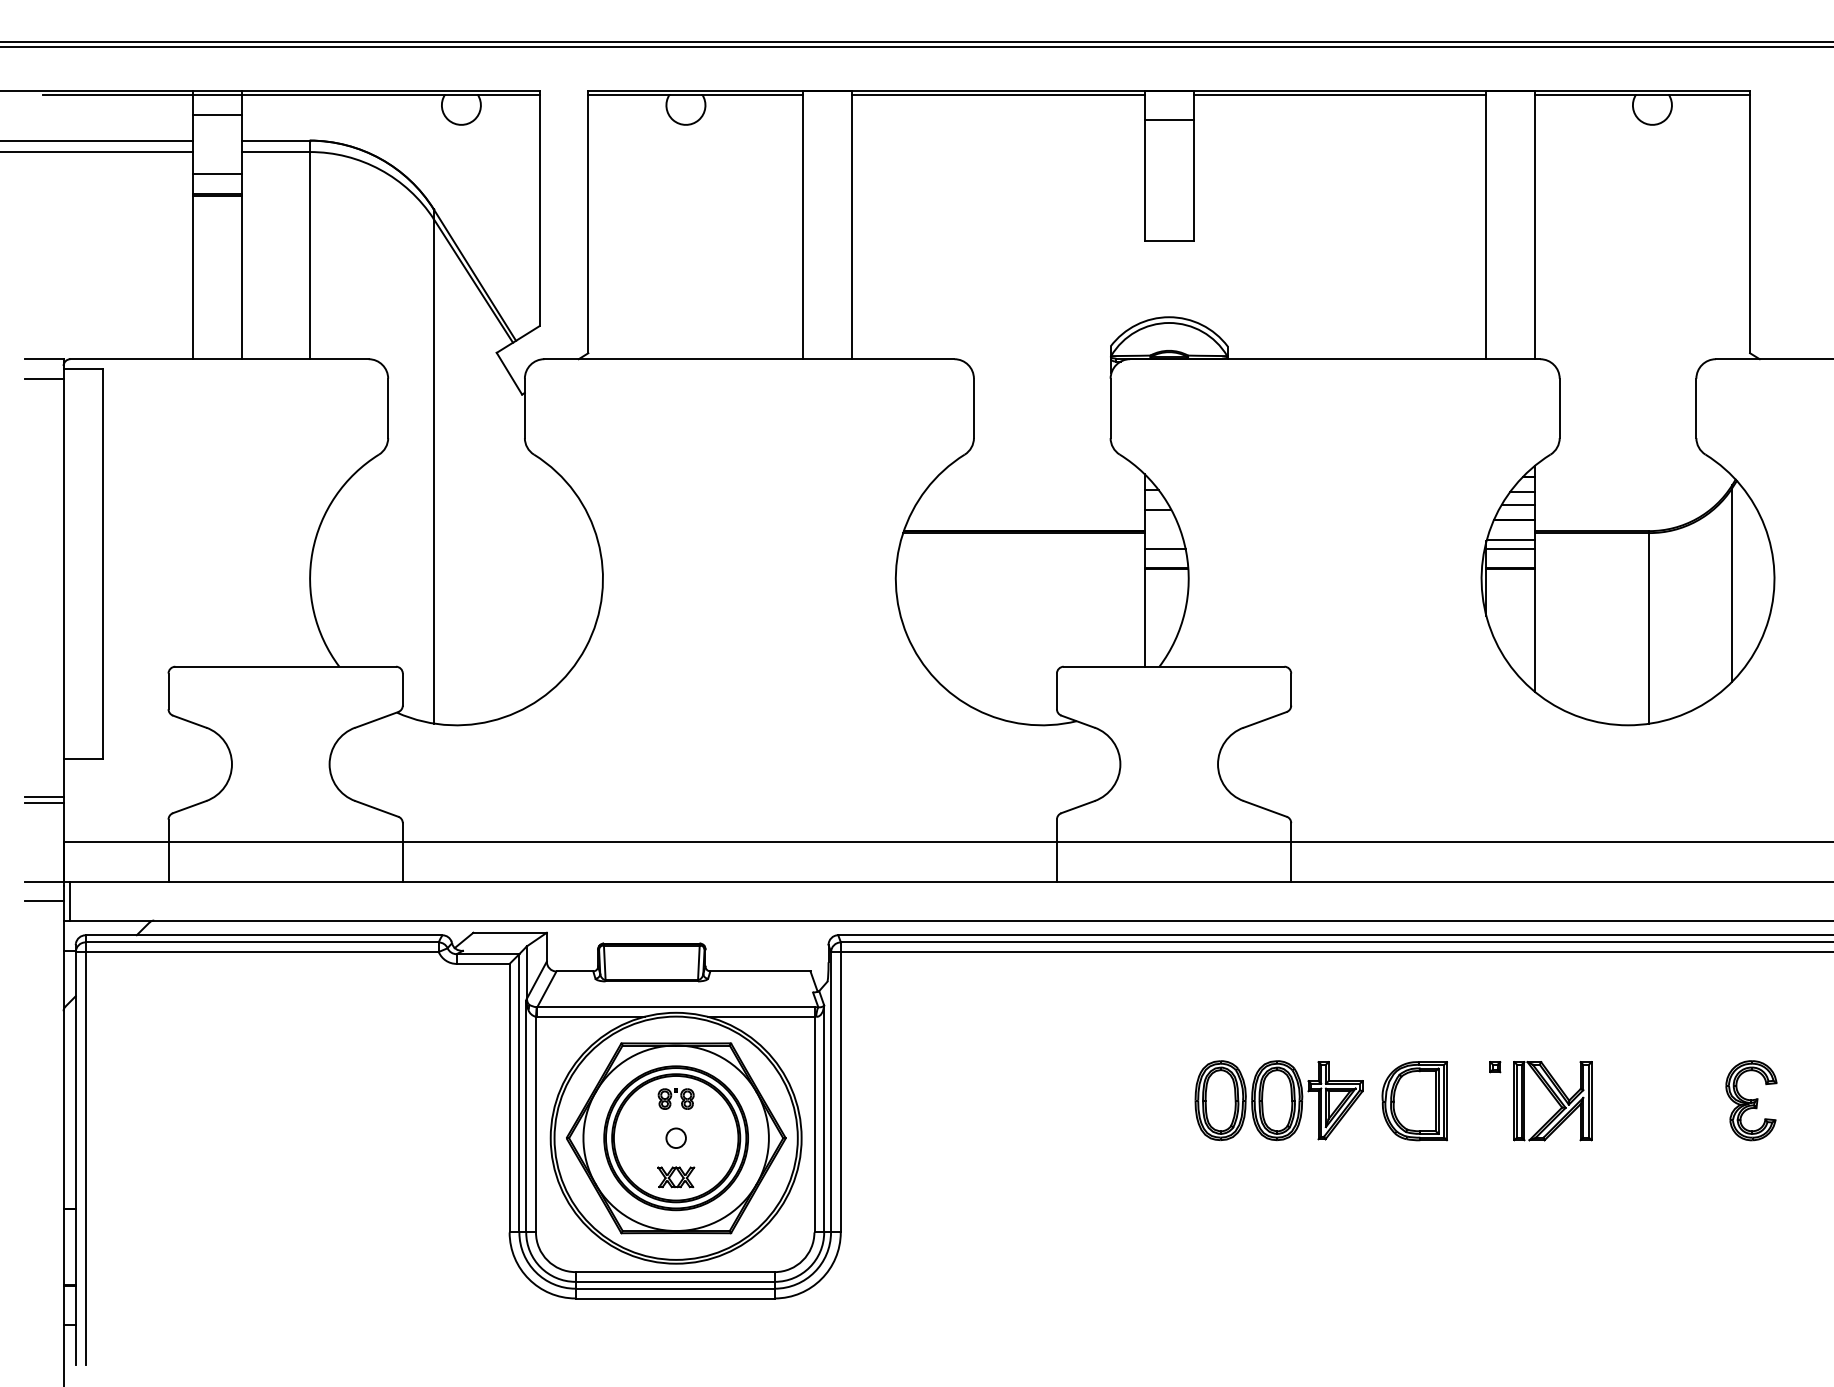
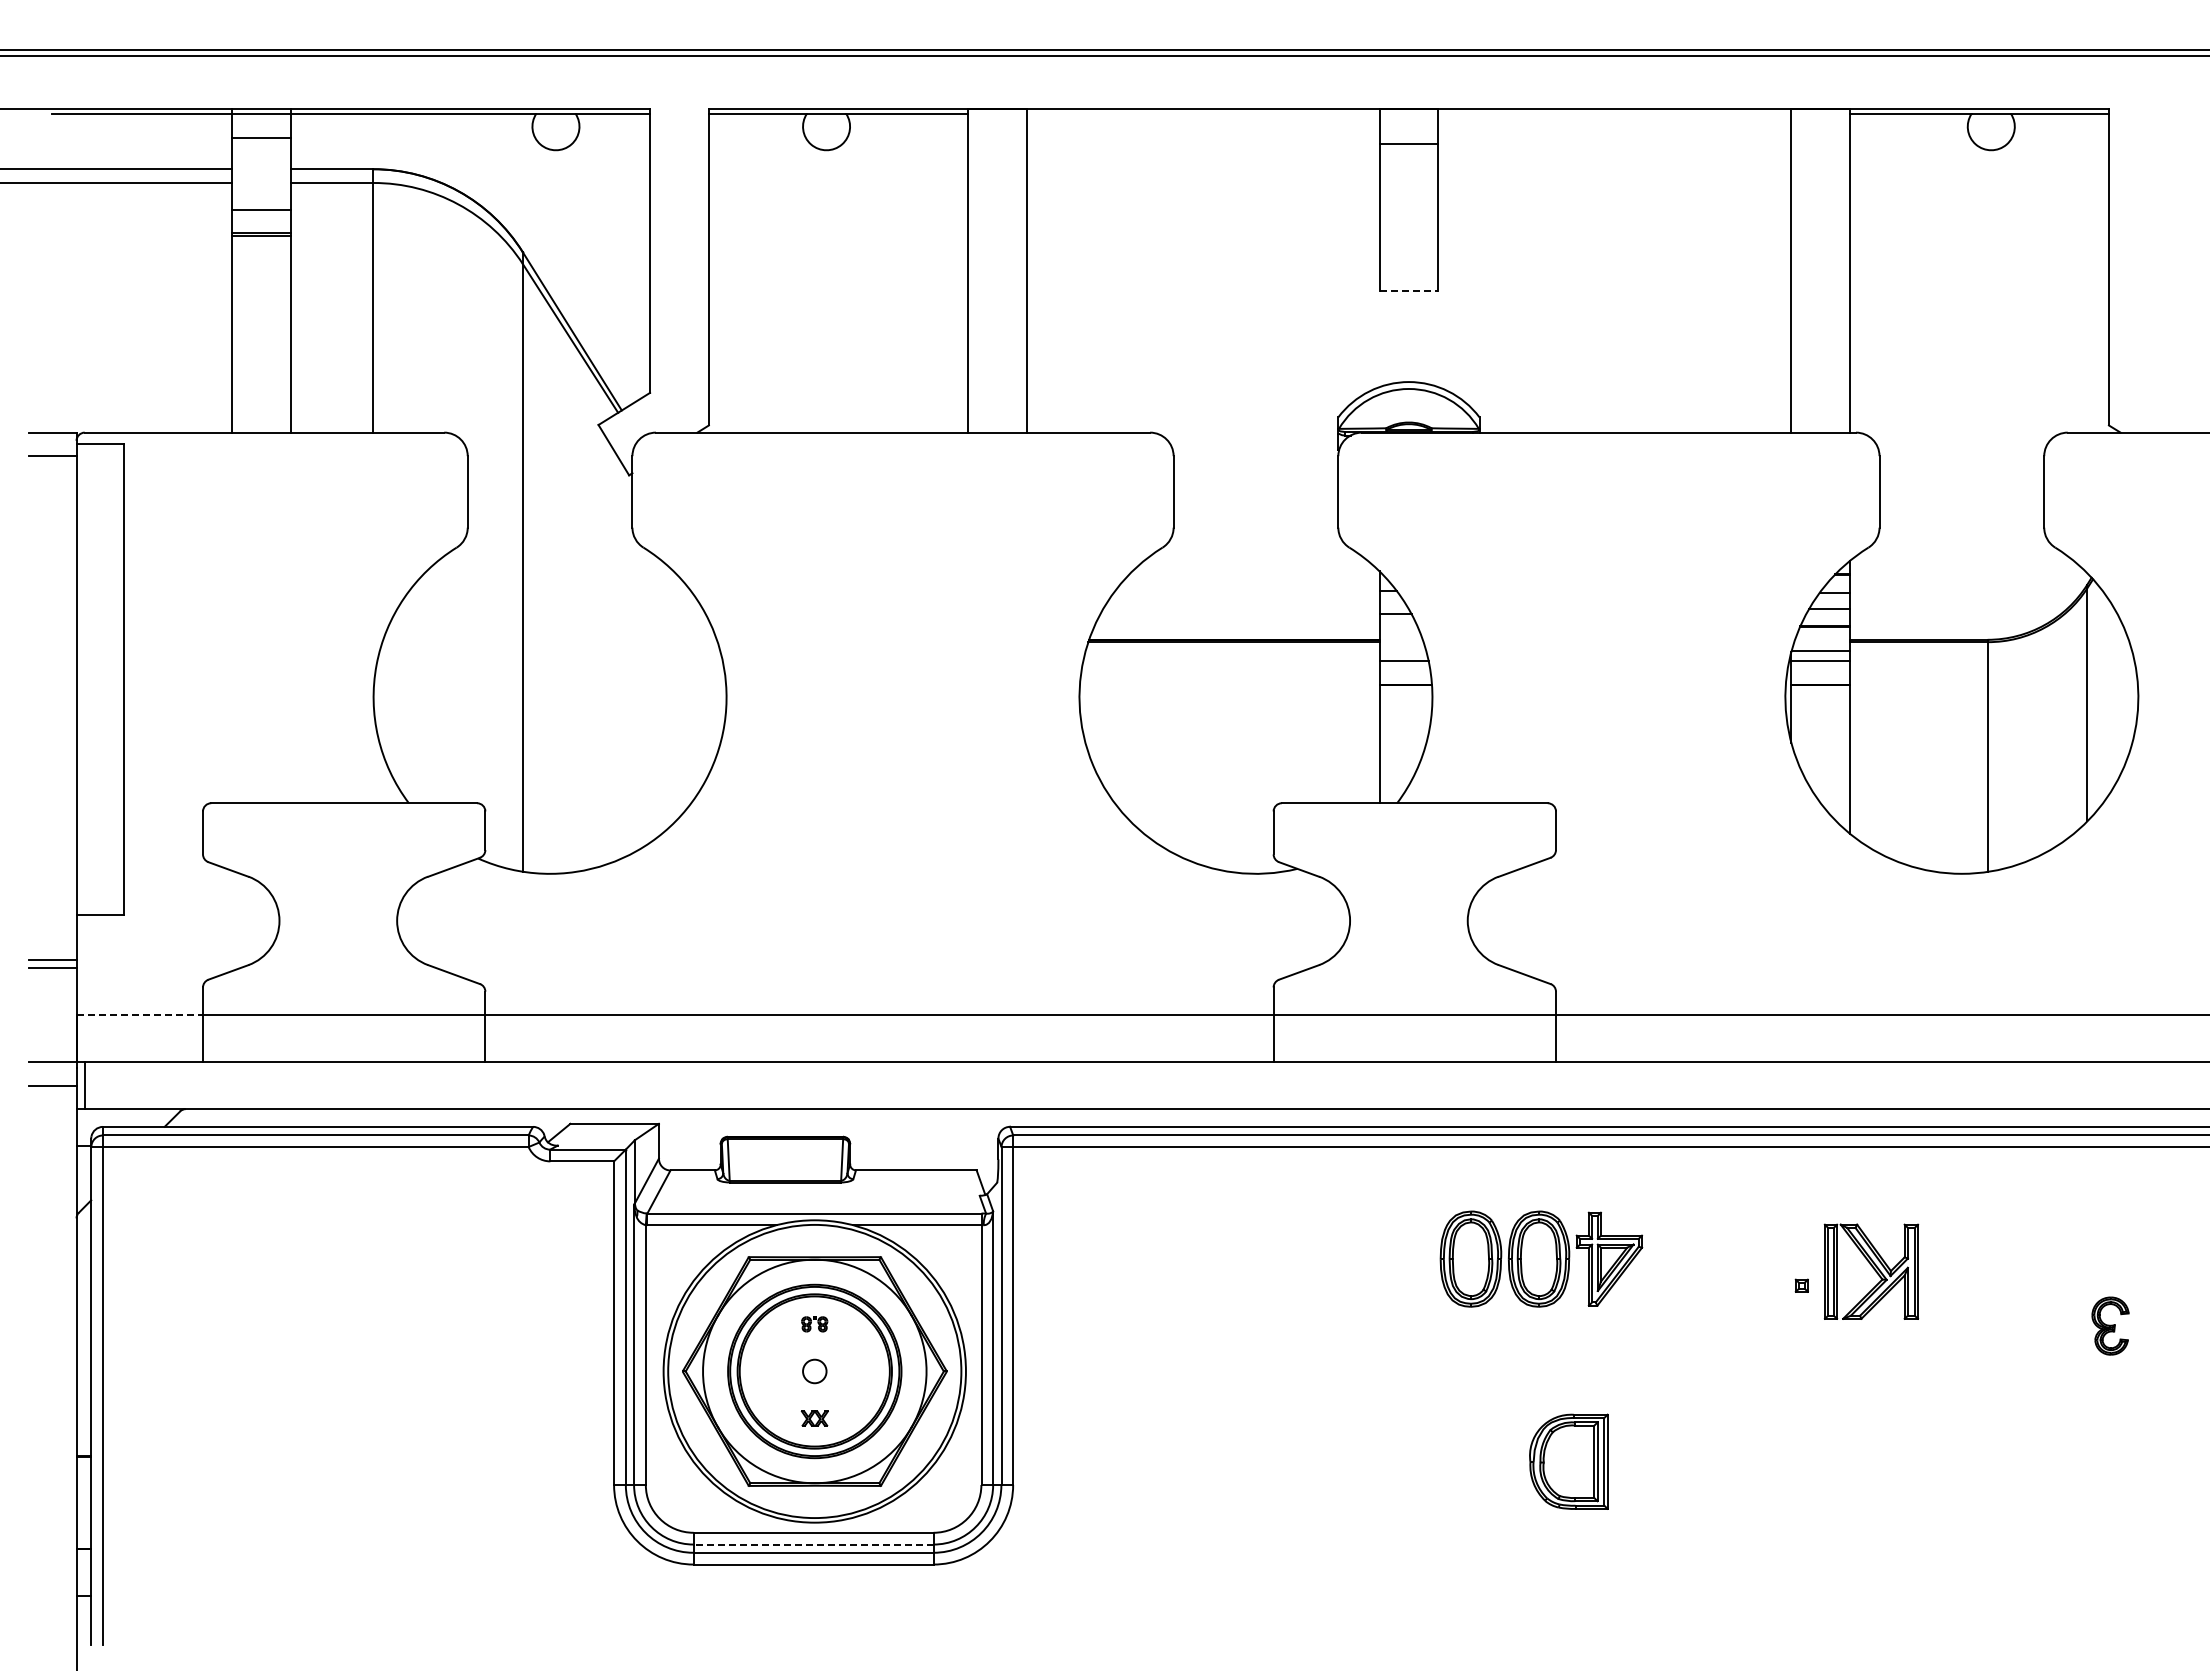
line: (997, 94) -> (1202, 113), removed
line: (1339, 94) -> (1614, 113), removed
line: (1169, 241) -> (1409, 290), solid -> dashed
line: (116, 842) -> (140, 1015), solid -> dashed
part: (675, 1099) -> (814, 1324), size x0.6
part: (1279, 1100) -> (1541, 1258), moved
part: (1414, 1100) -> (1568, 1461), moved
part: (1553, 1100) -> (1871, 1271), moved
part: (1751, 1100) -> (2110, 1325), size x0.6
part: (675, 1177) -> (814, 1418), size x0.6
line: (675, 1281) -> (813, 1544), solid -> dashed

